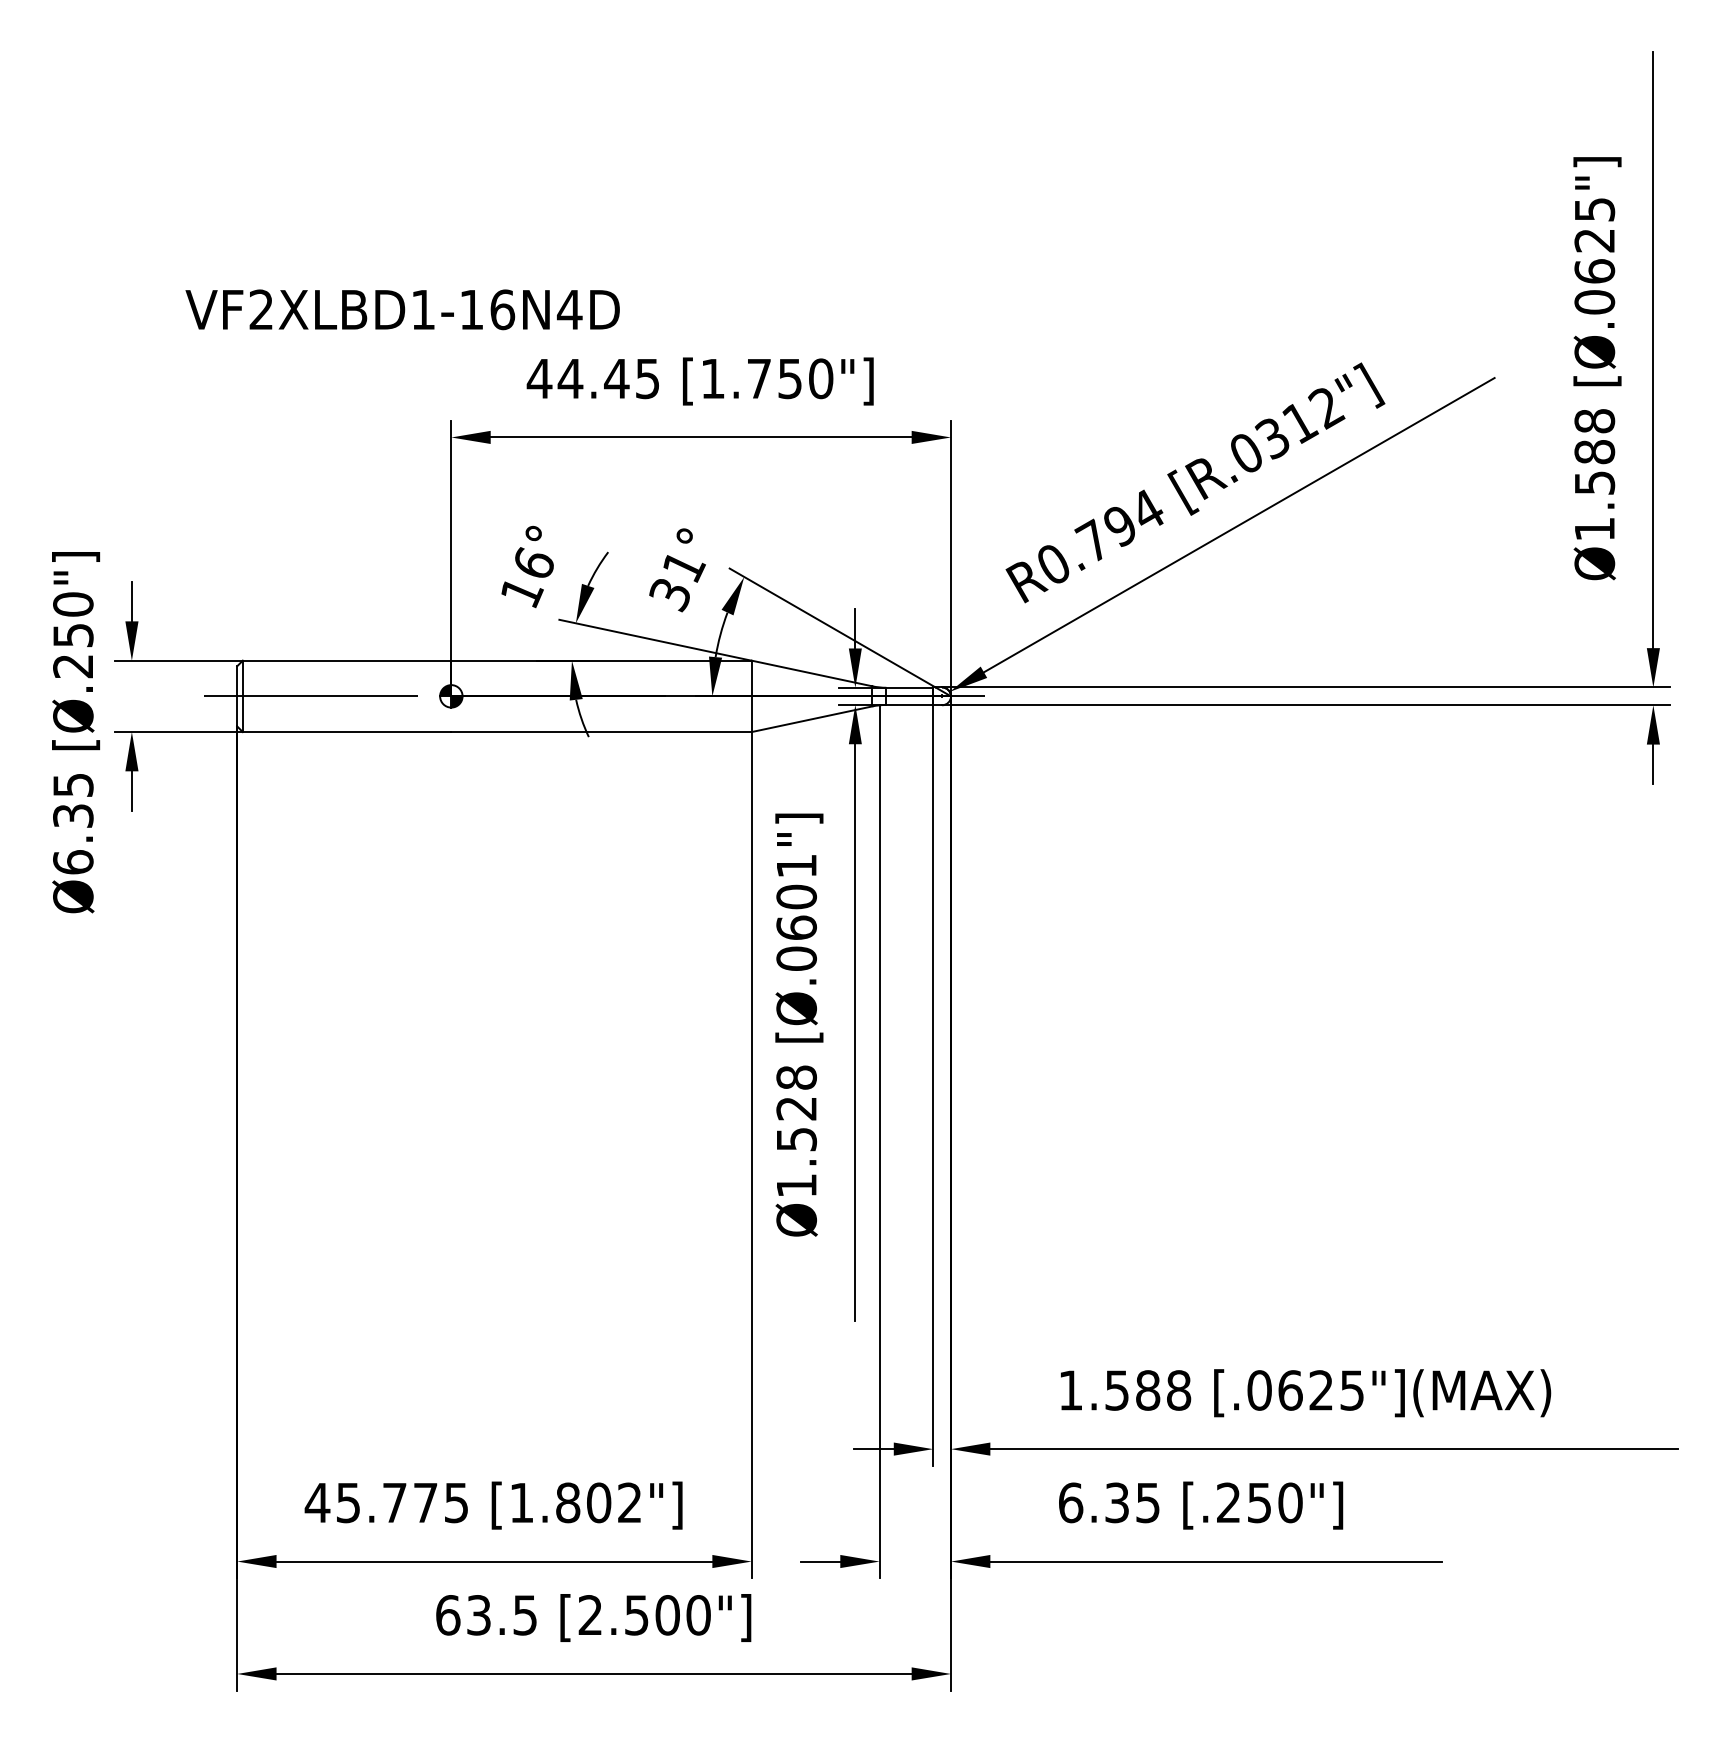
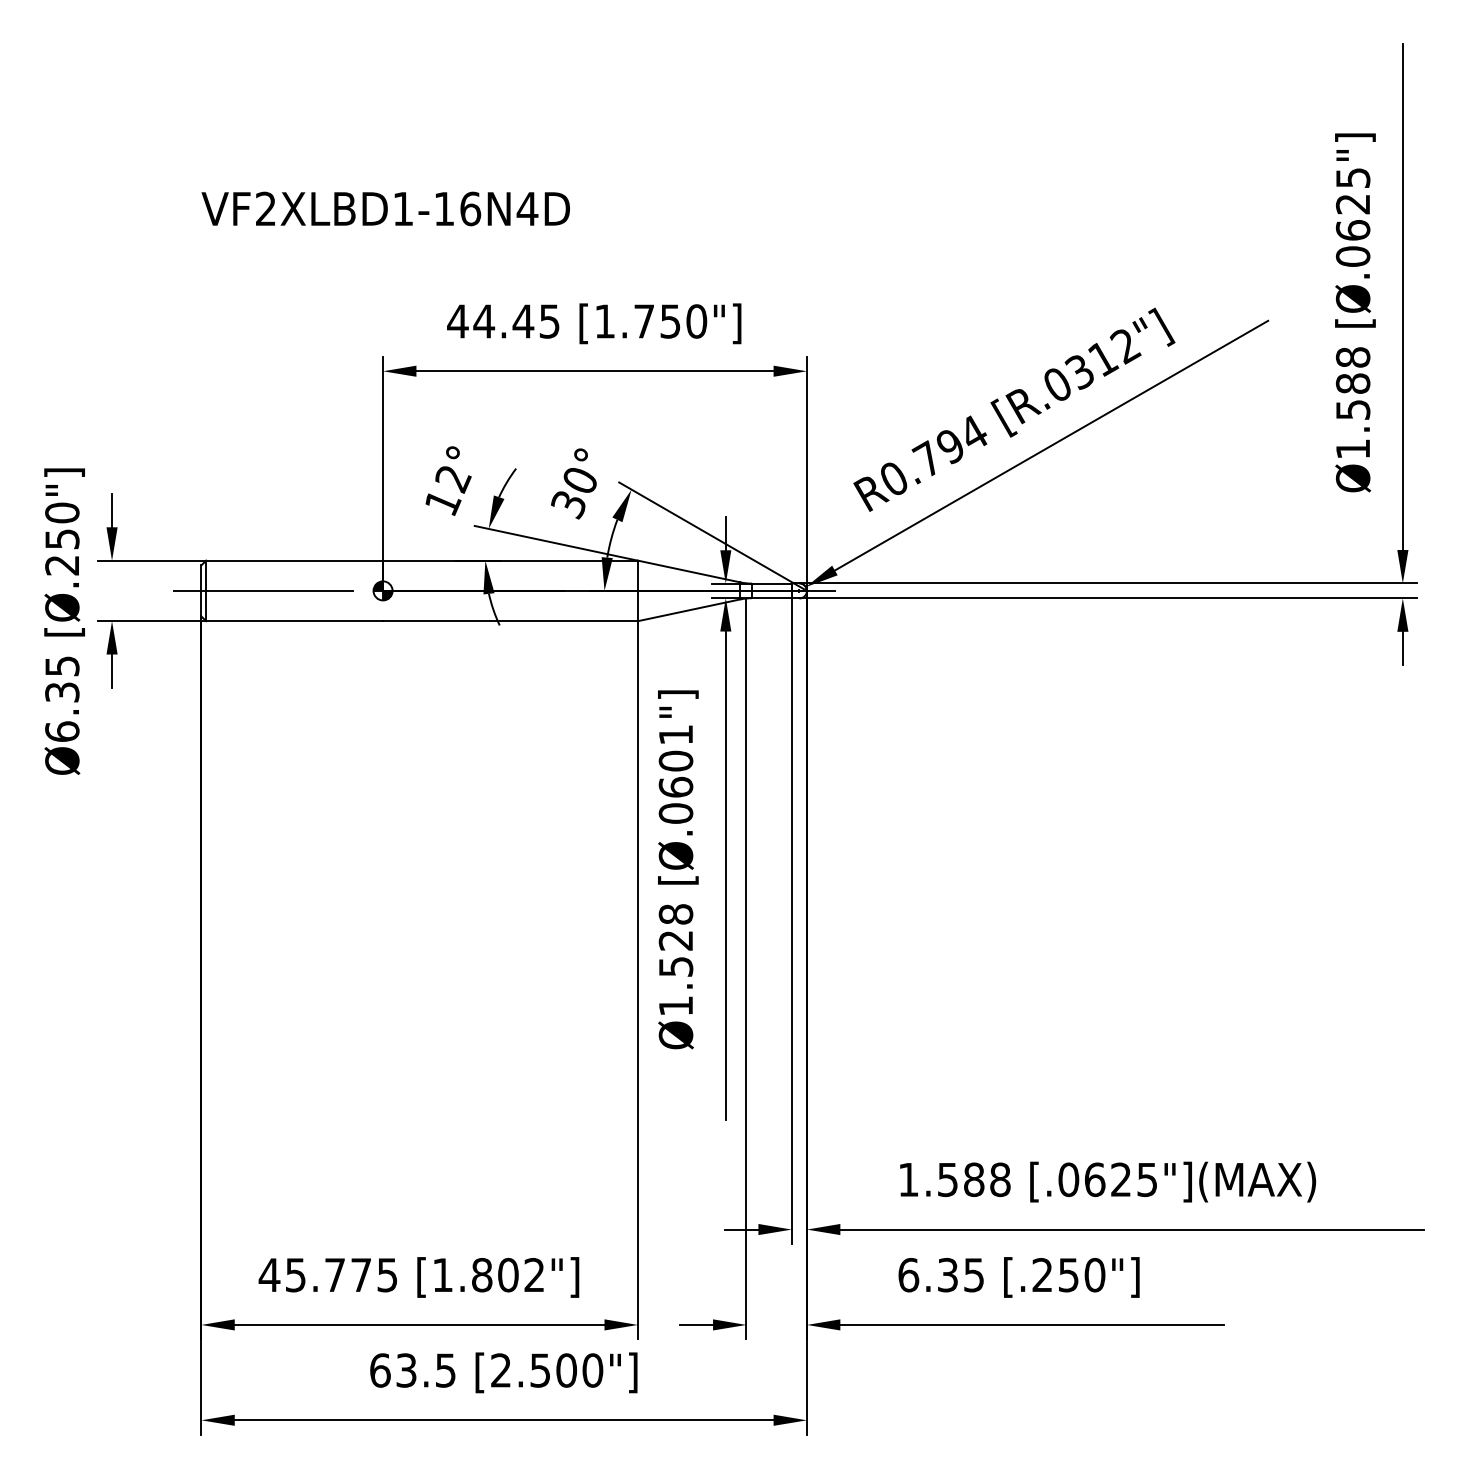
text: (402, 309) -> (385, 208), moved
text: (534, 563) -> (453, 478), 16° -> 12°
text: (685, 567) -> (581, 481), 31° -> 30°

